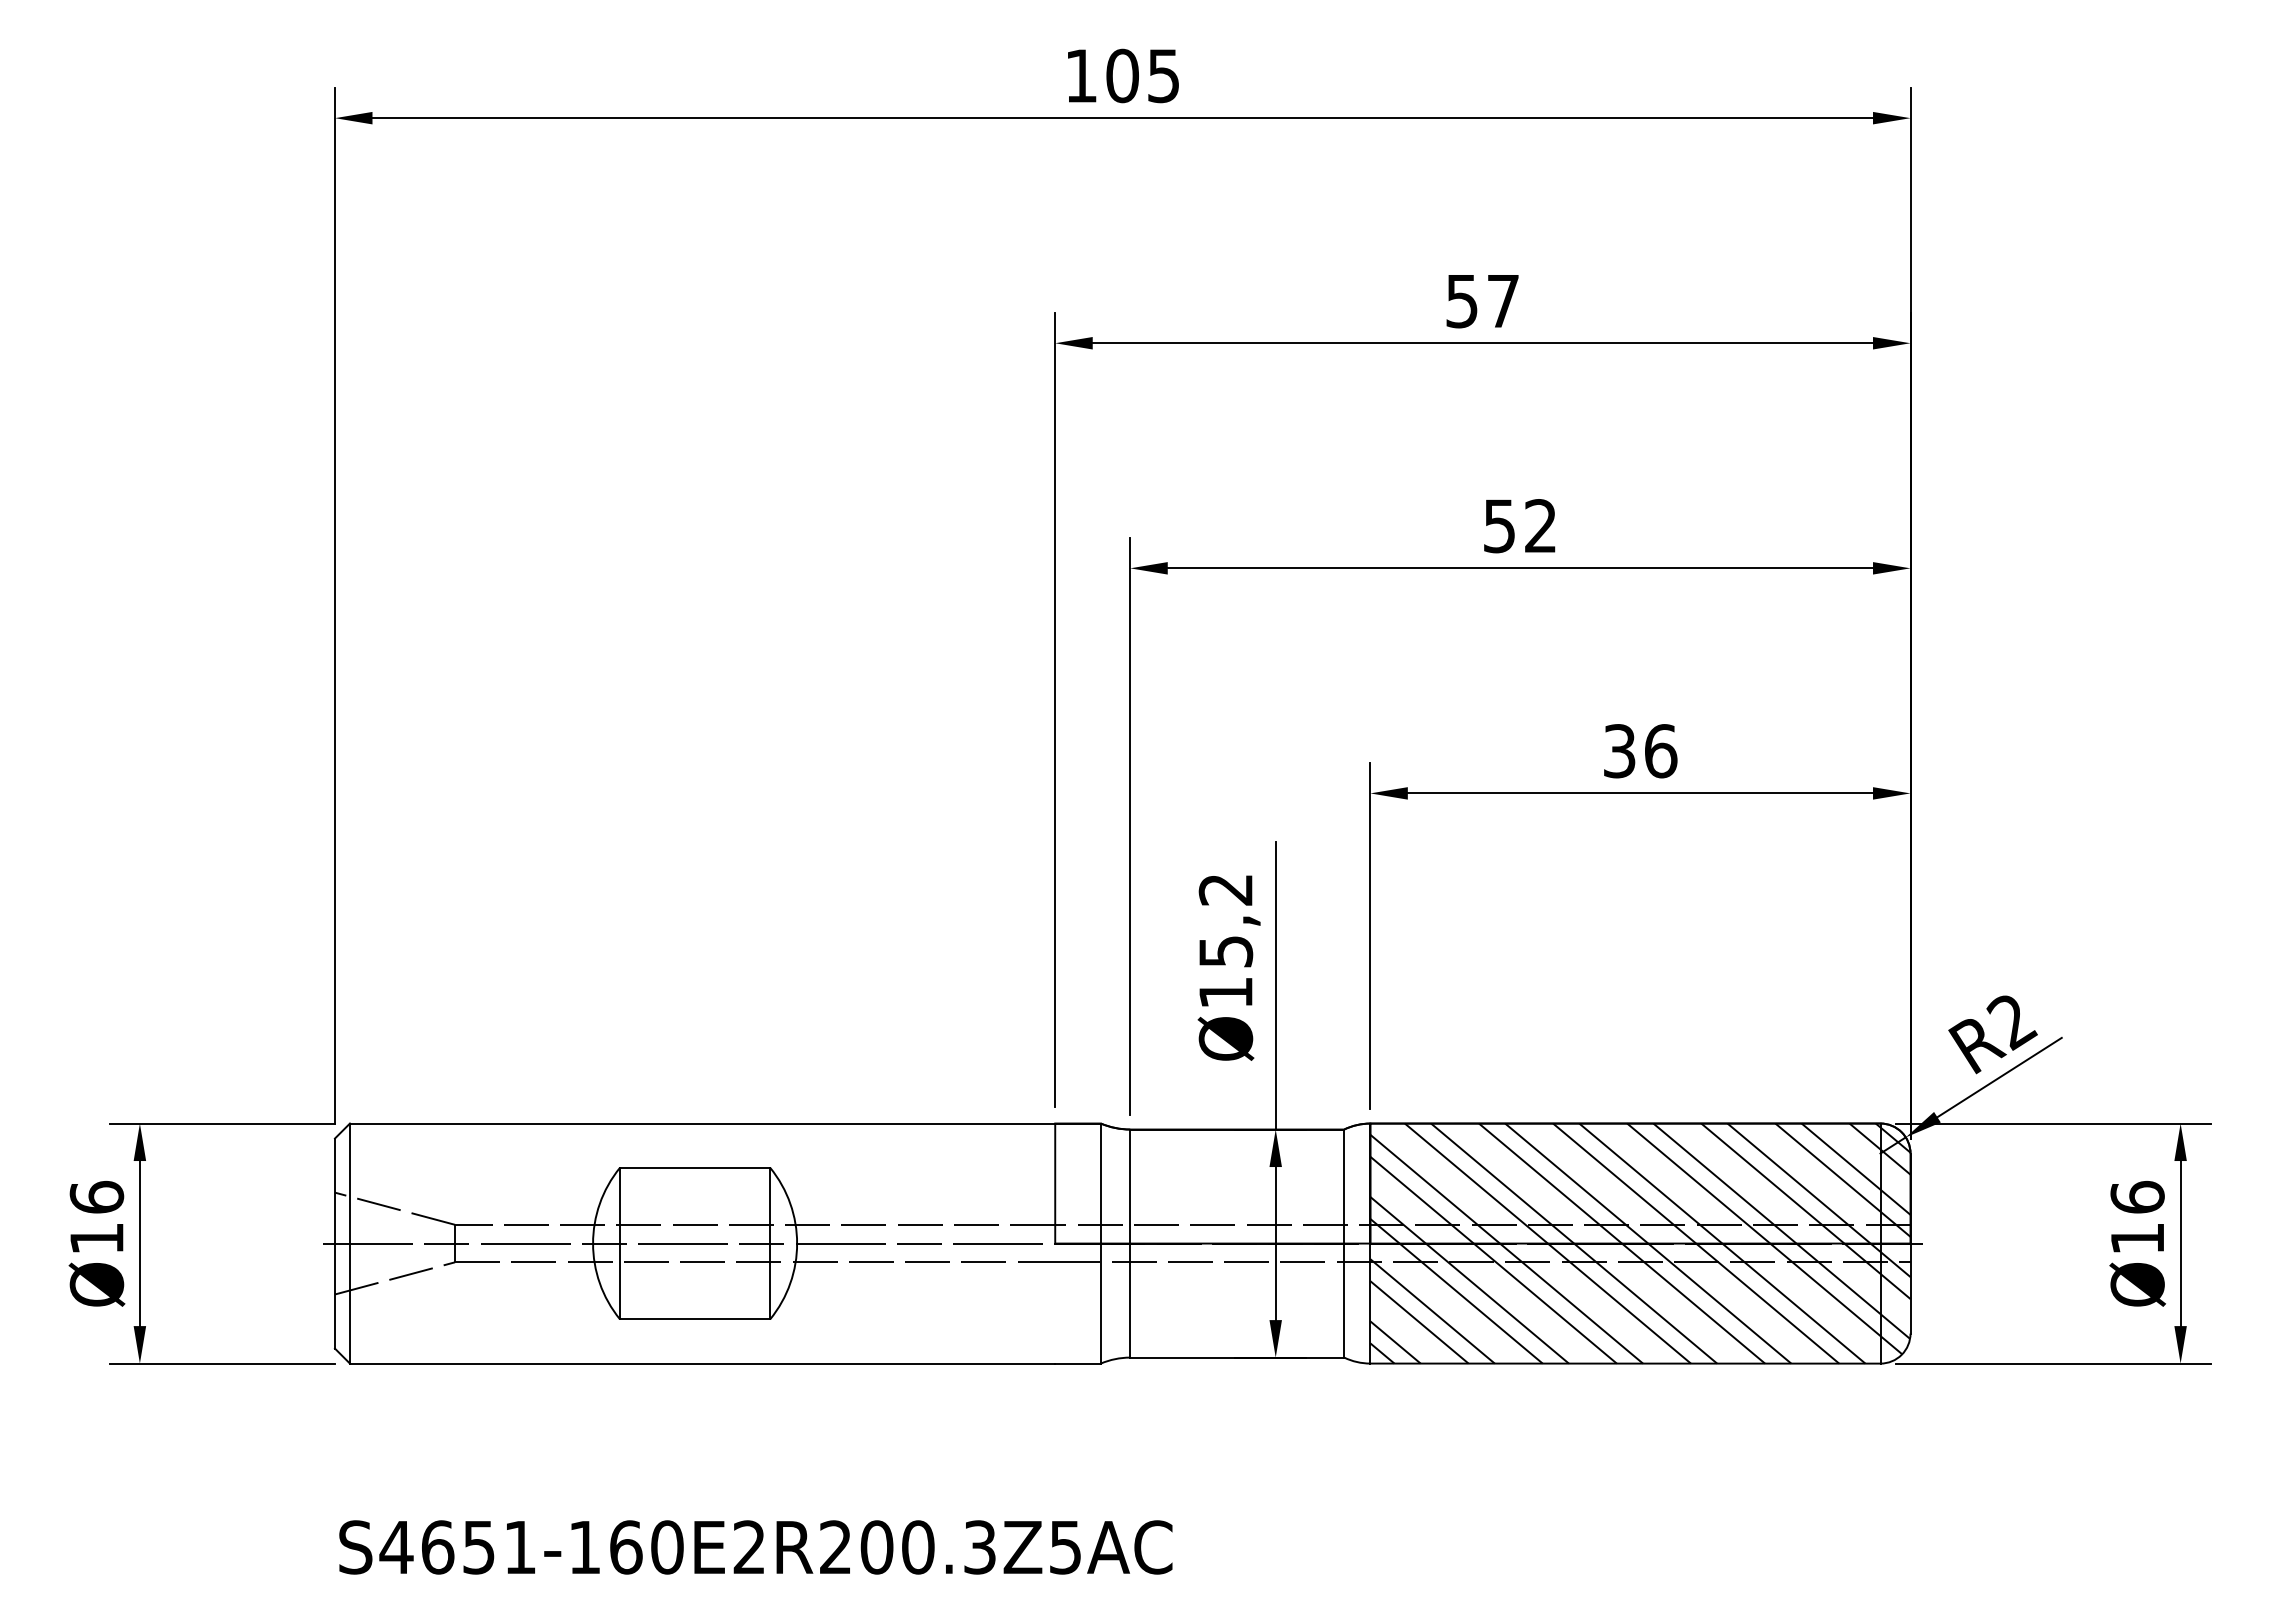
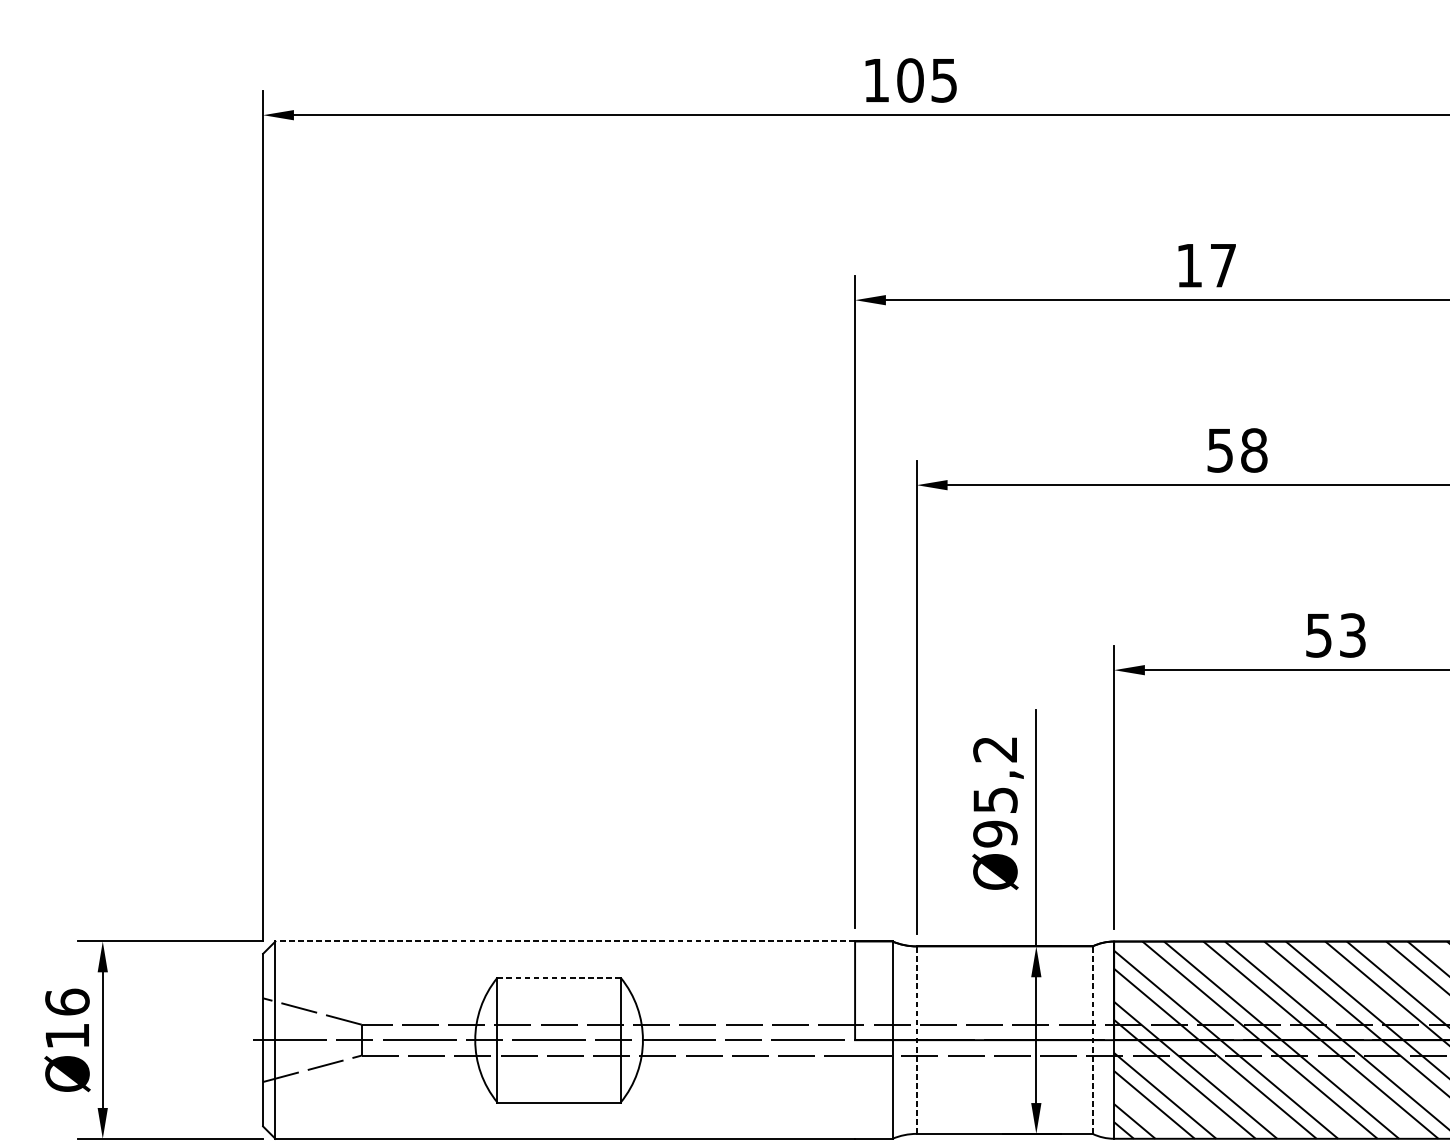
text: (1461, 301) -> (1189, 265), 57 -> 17
text: (1540, 526) -> (1253, 450), 52 -> 58
text: (1640, 751) -> (1336, 635), 36 -> 53
text: (1225, 992) -> (995, 833), Ø15,2 -> Ø95,2
line: (702, 1123) -> (565, 941), solid -> dashed
line: (695, 1167) -> (559, 977), solid -> dashed
line: (1130, 1243) -> (916, 1040), solid -> dashed
line: (1344, 1243) -> (1092, 1040), solid -> dashed

